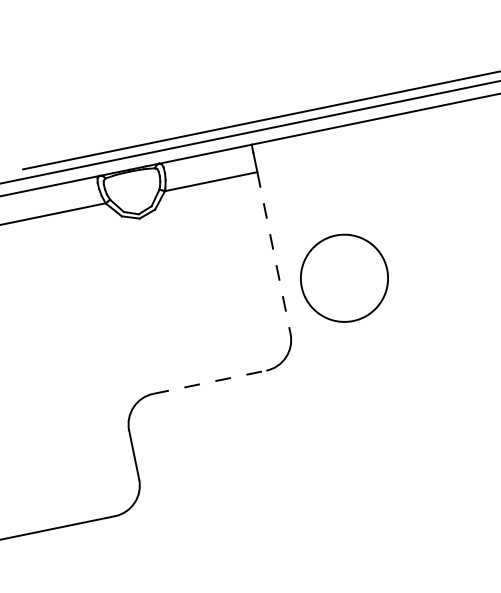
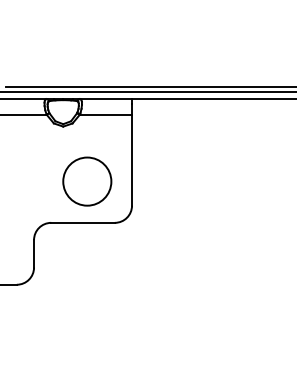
line: (274, 253) -> (132, 160), dashed -> solid
circle: (344, 278) -> (87, 181), moved
line: (210, 381) -> (83, 222), dashed -> solid

